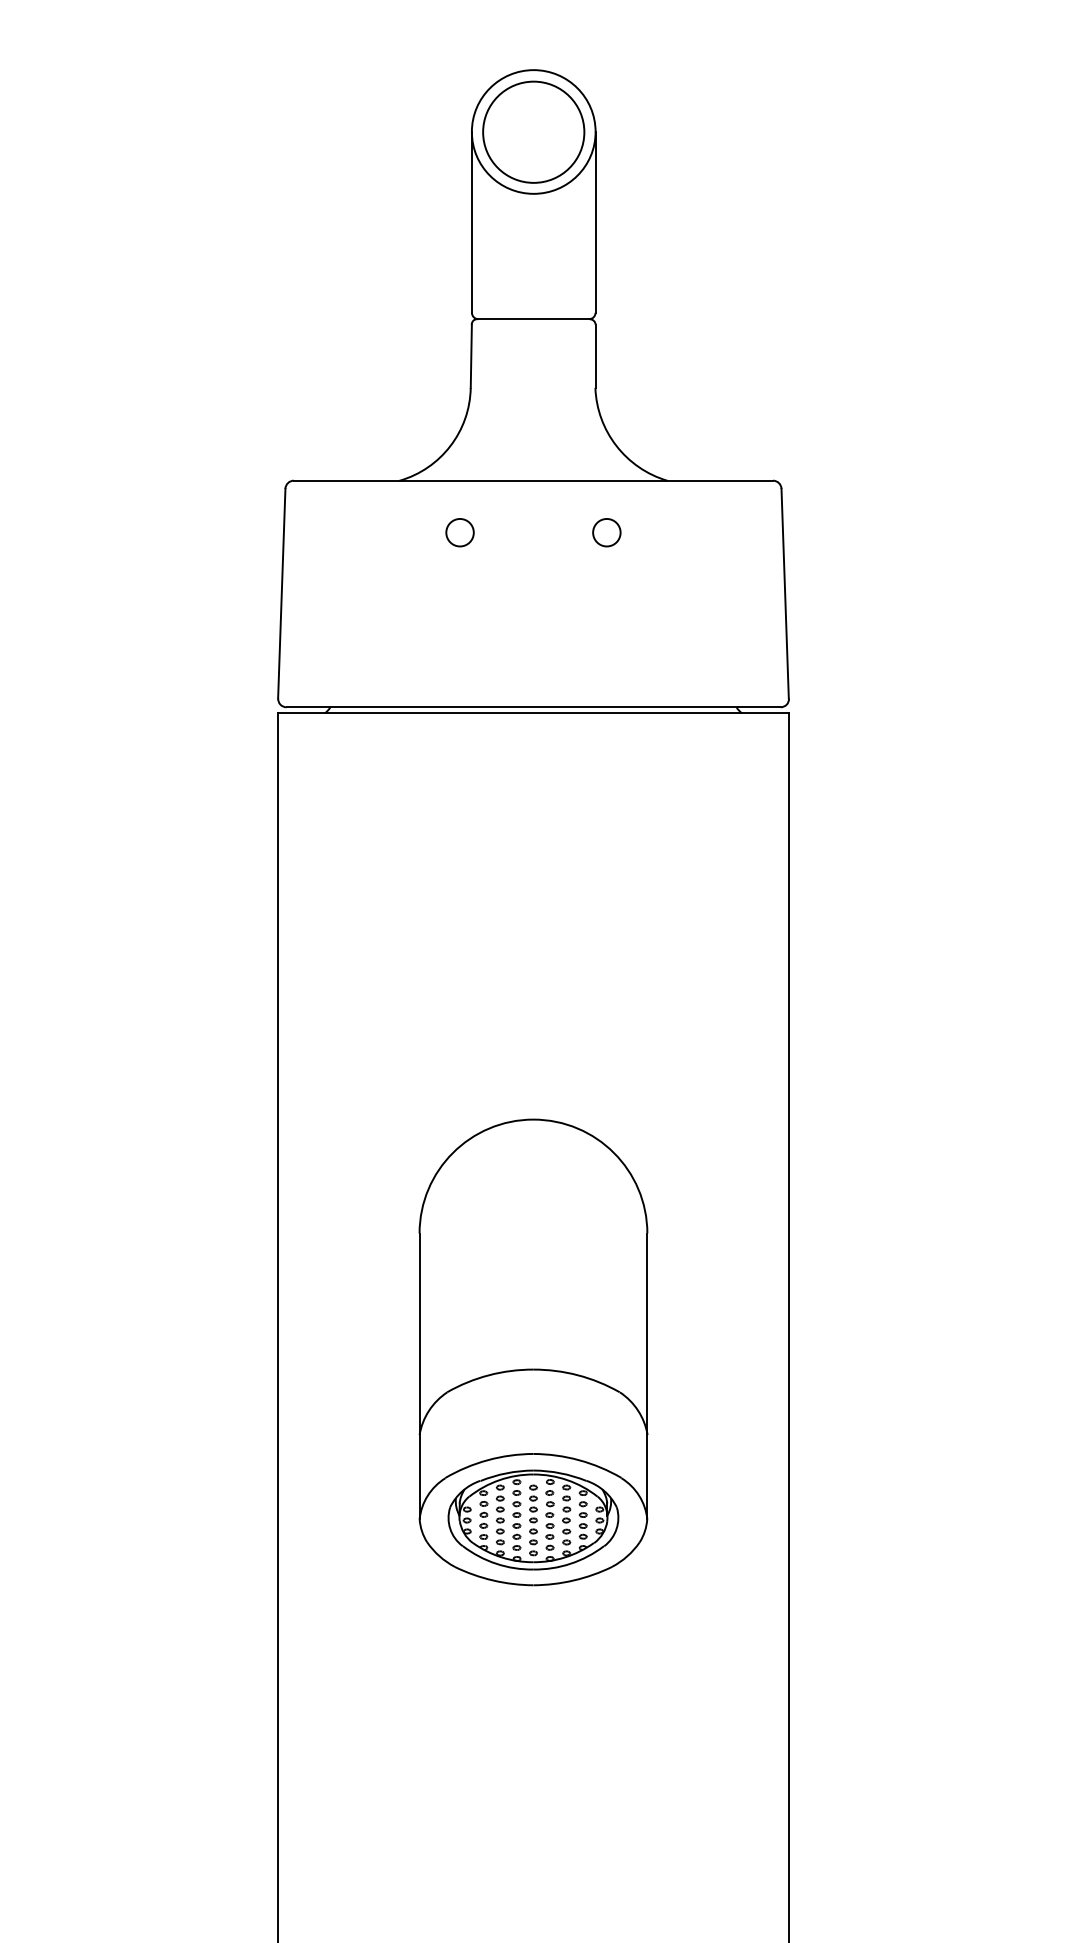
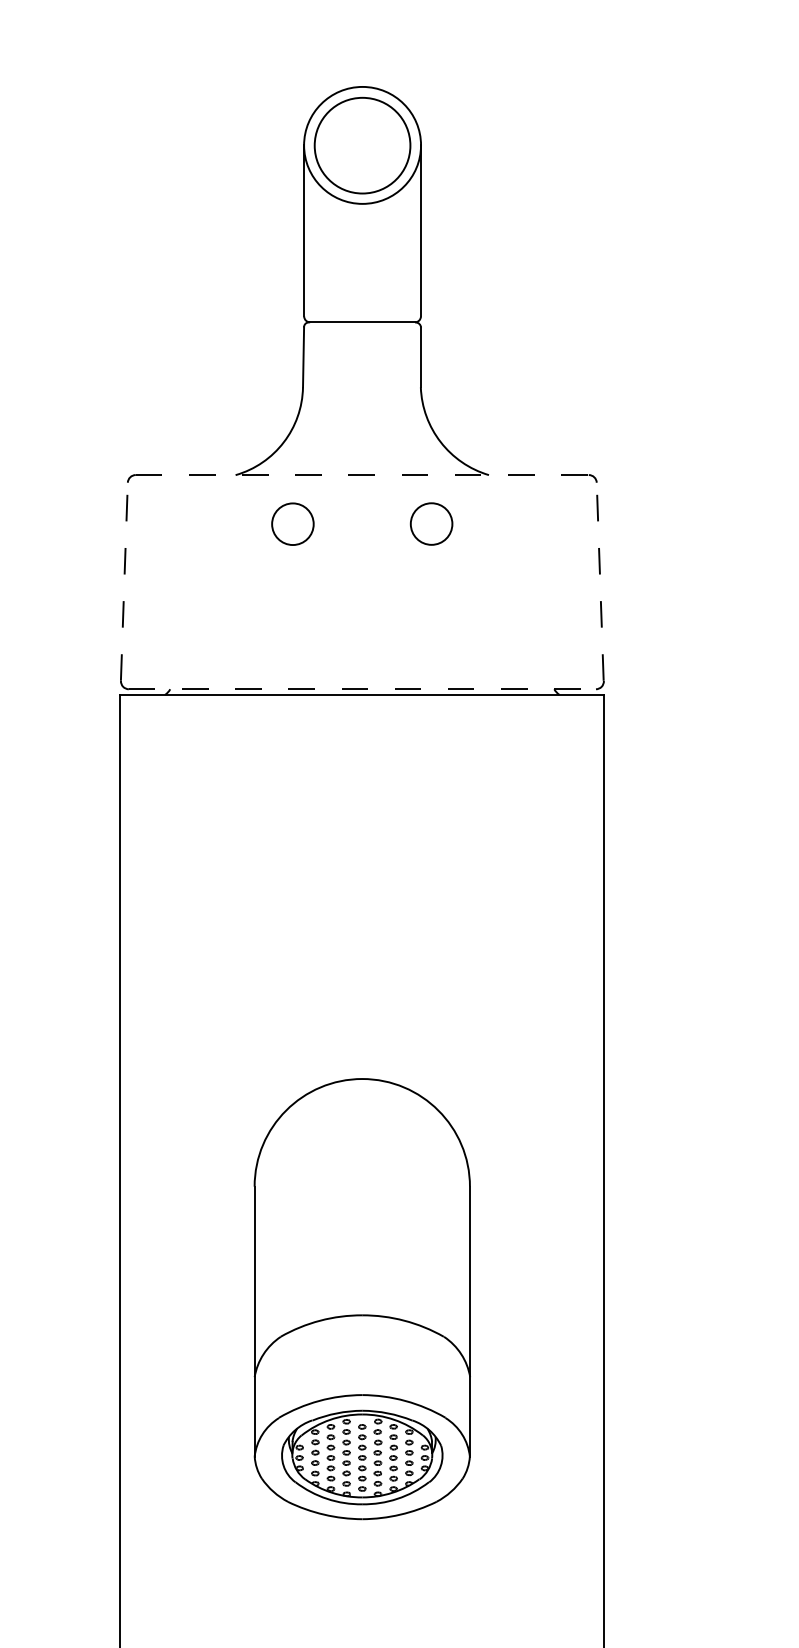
line: (533, 480) -> (362, 474), solid -> dashed
circle: (459, 532) -> (292, 524), size x1.6
circle: (606, 532) -> (431, 524), size x1.6
line: (281, 593) -> (124, 581), solid -> dashed
line: (785, 593) -> (600, 581), solid -> dashed
line: (534, 707) -> (363, 689), solid -> dashed

